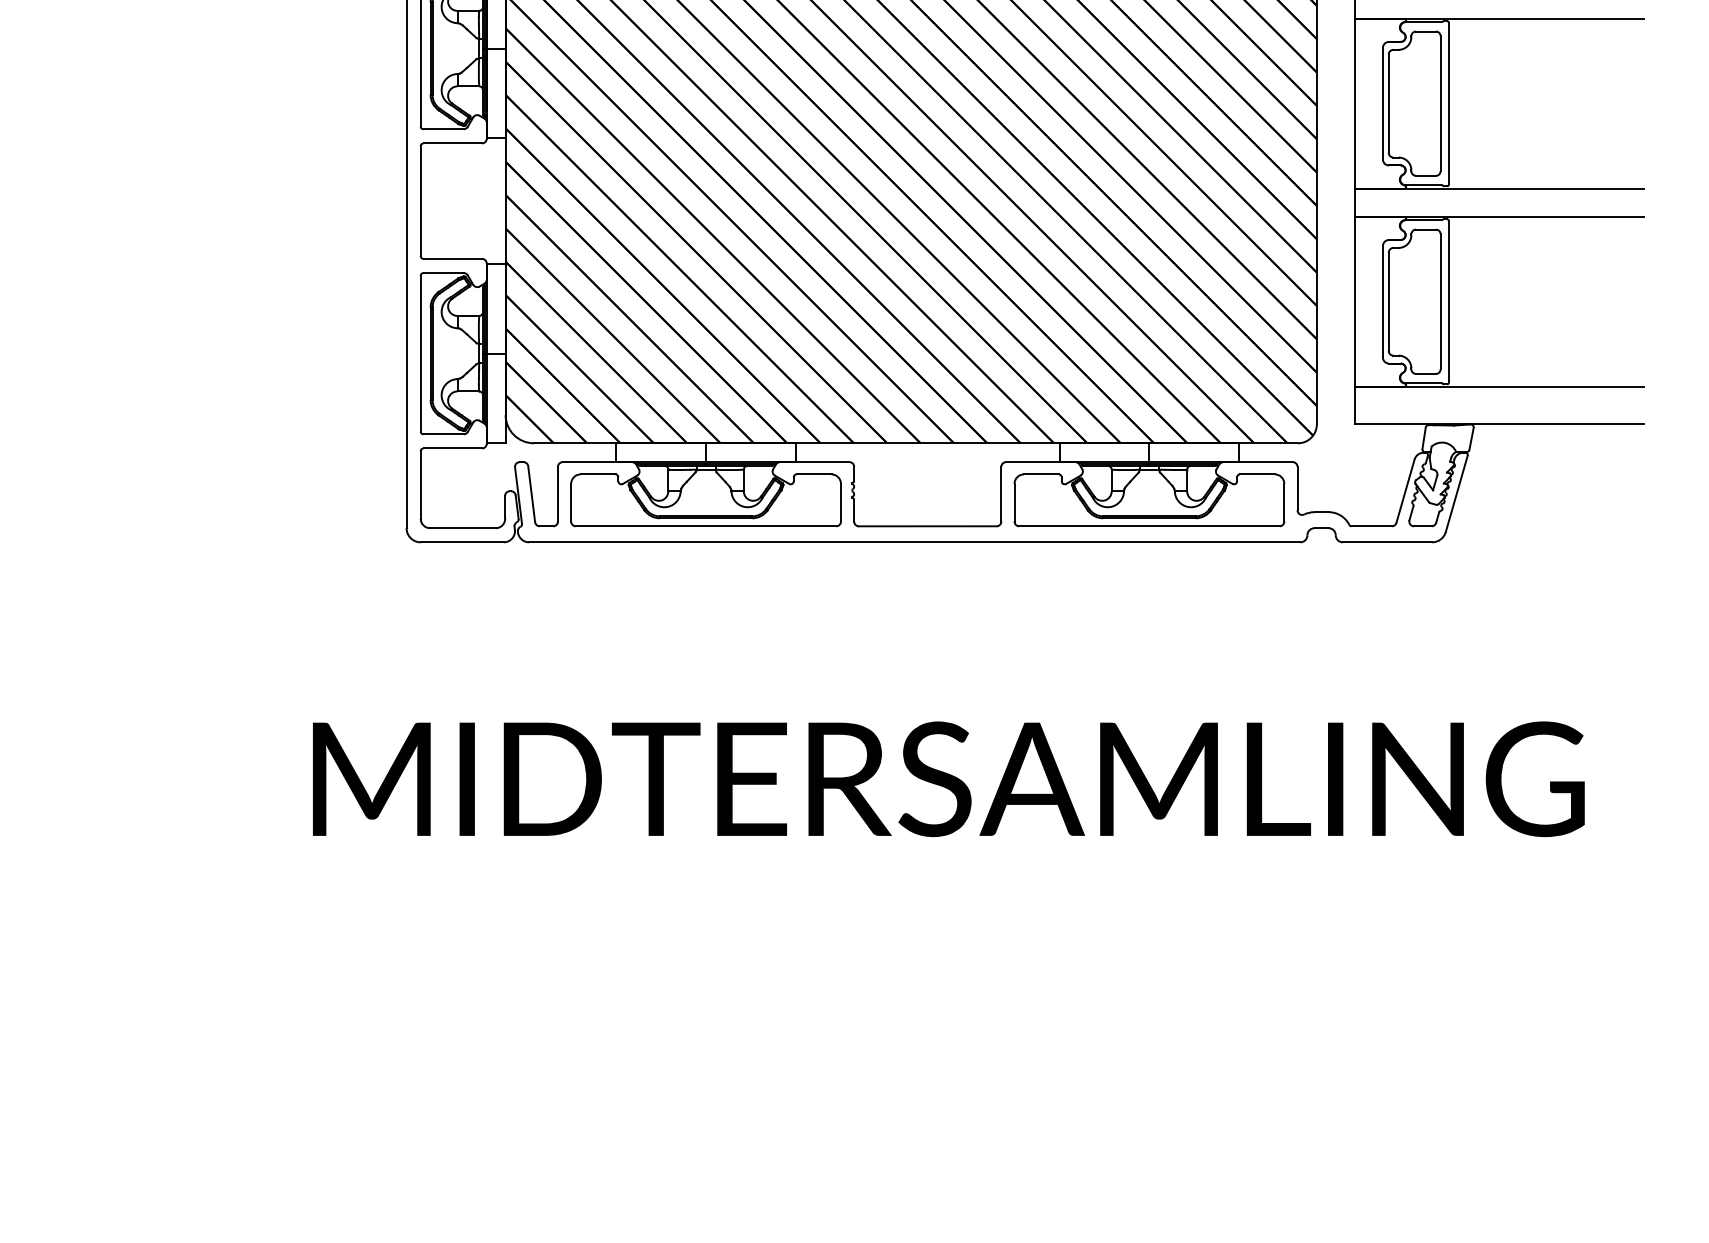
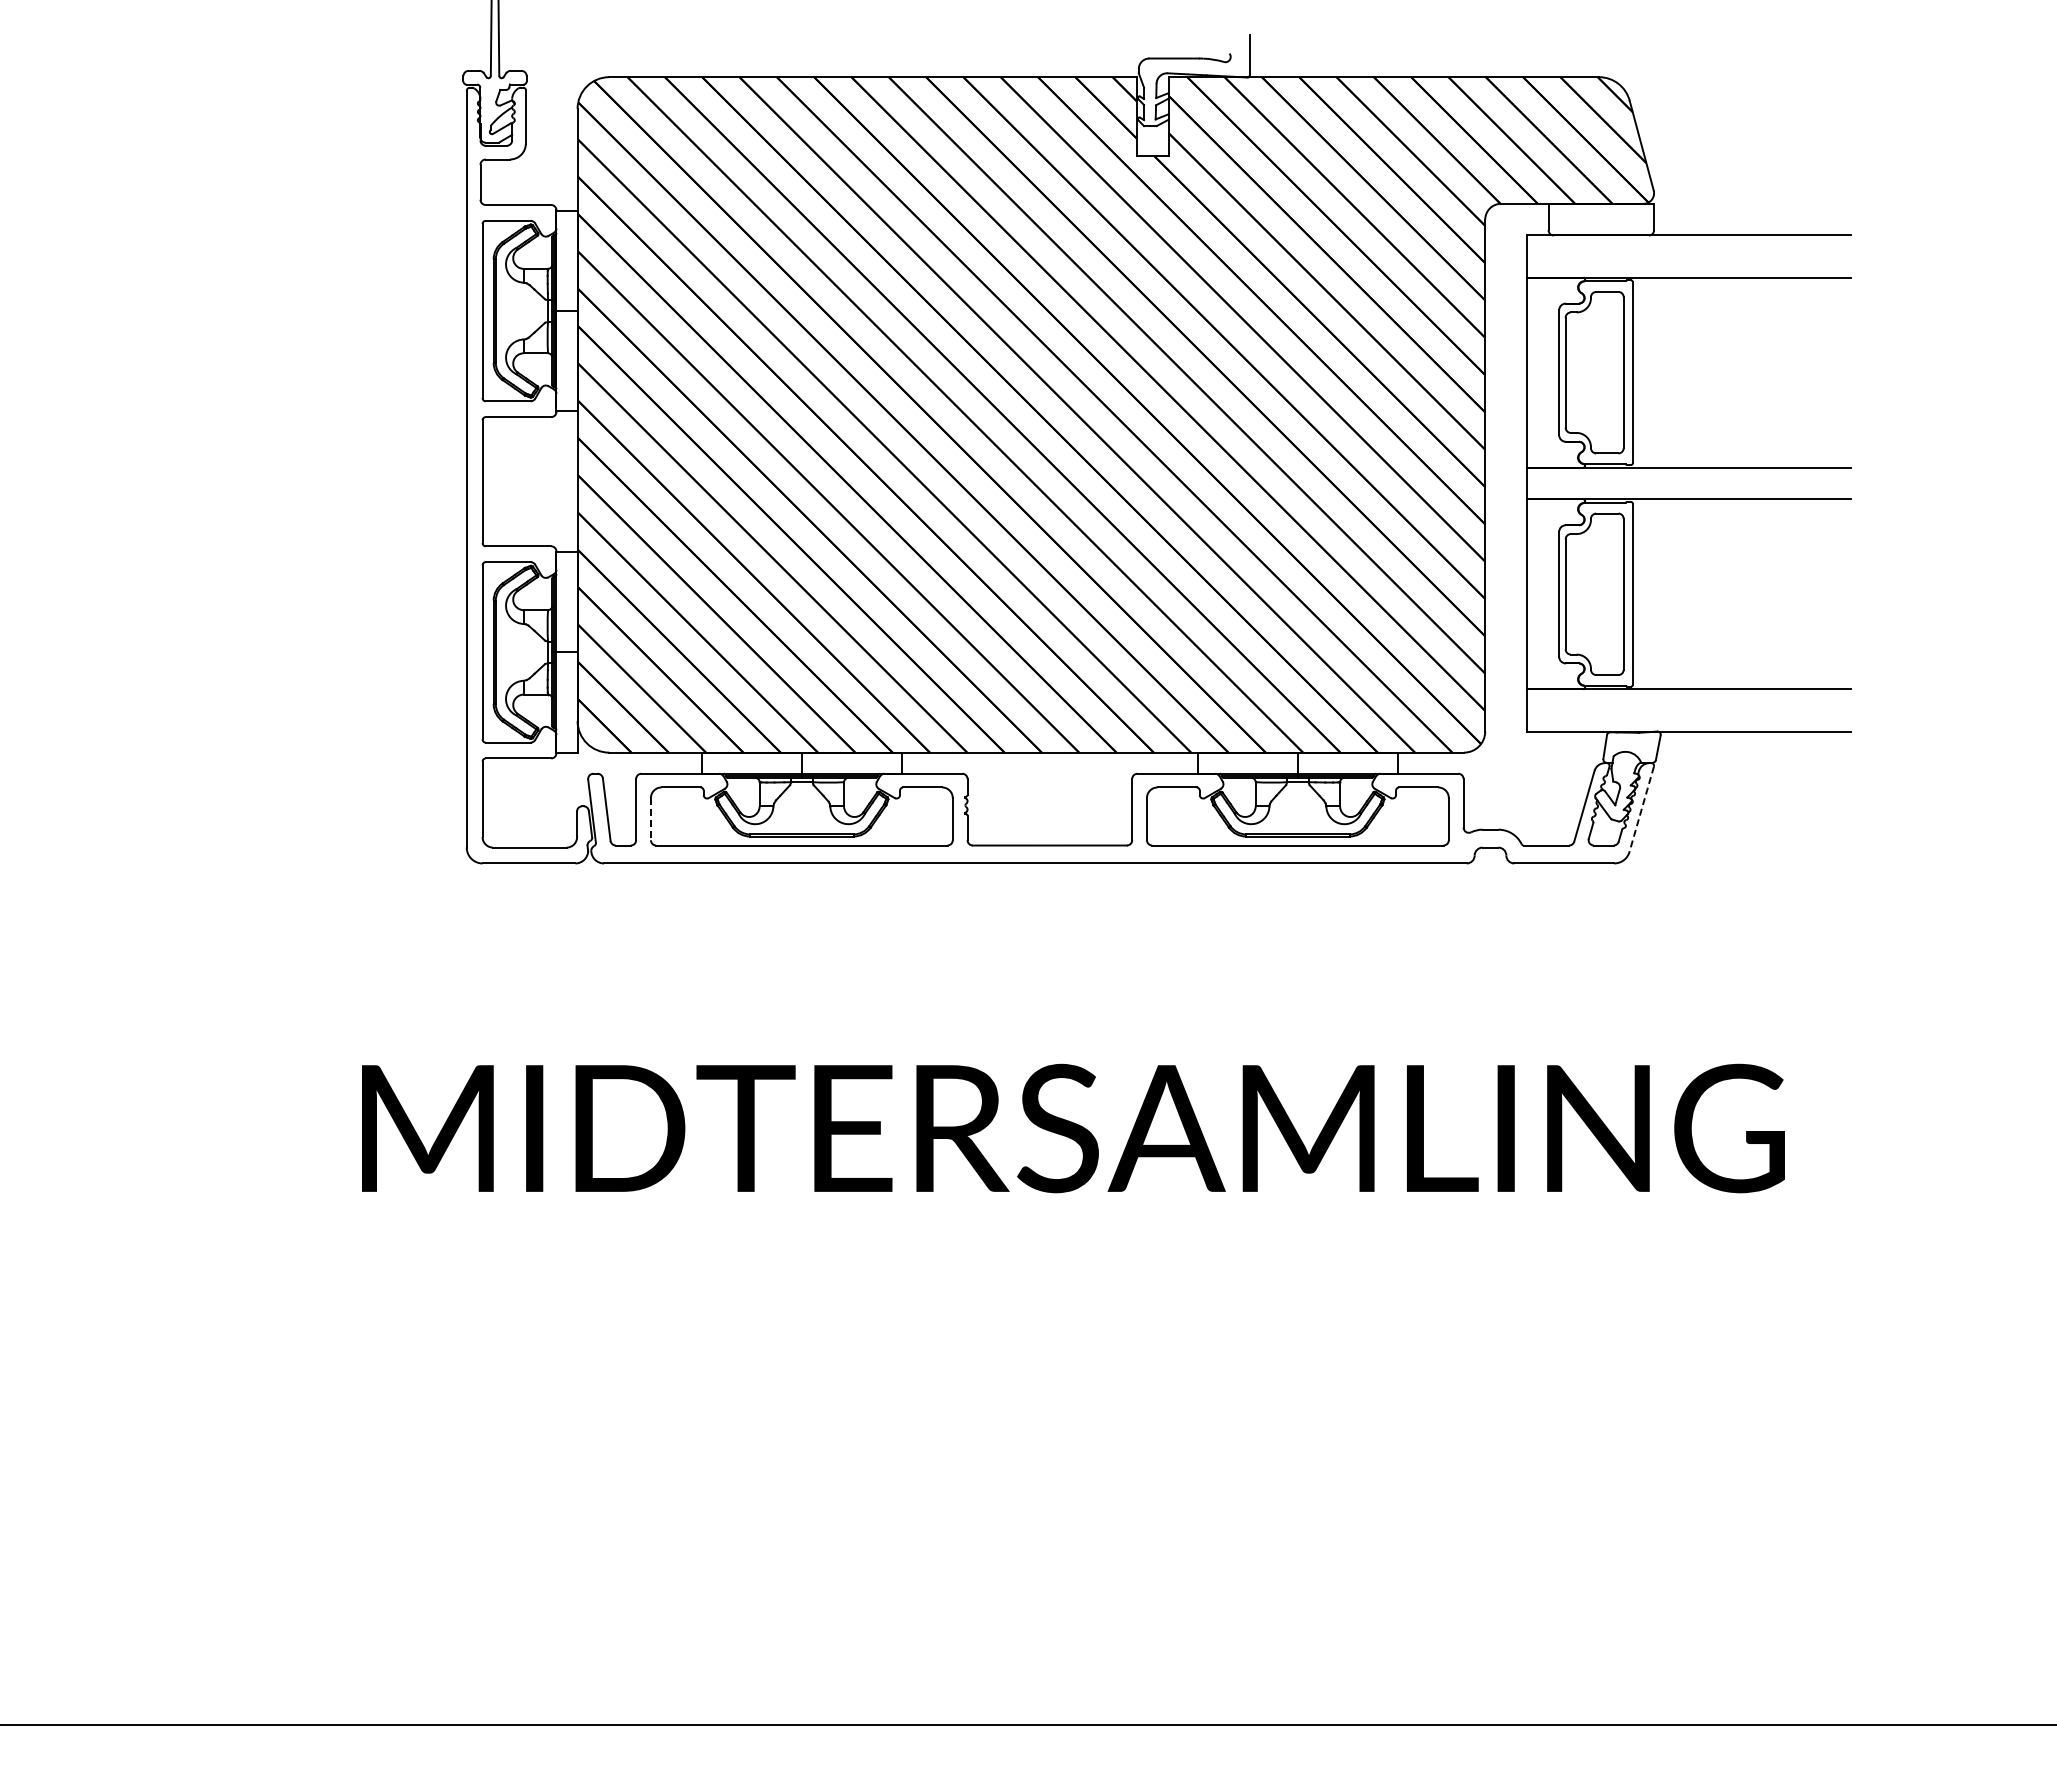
line: (1456, 494) -> (1641, 809), solid -> dashed
line: (570, 503) -> (650, 819), solid -> dashed

